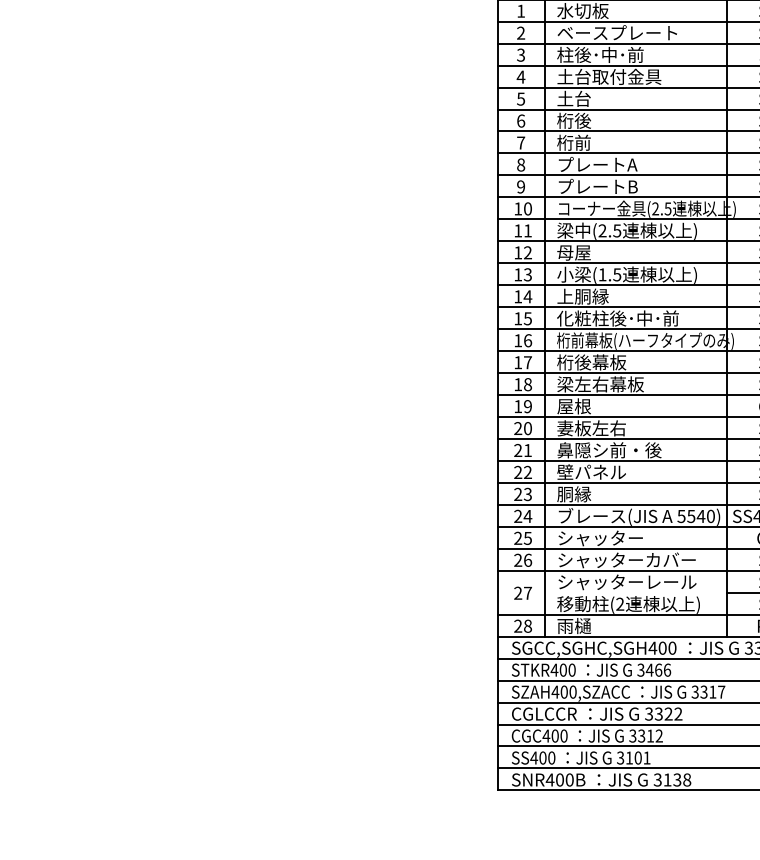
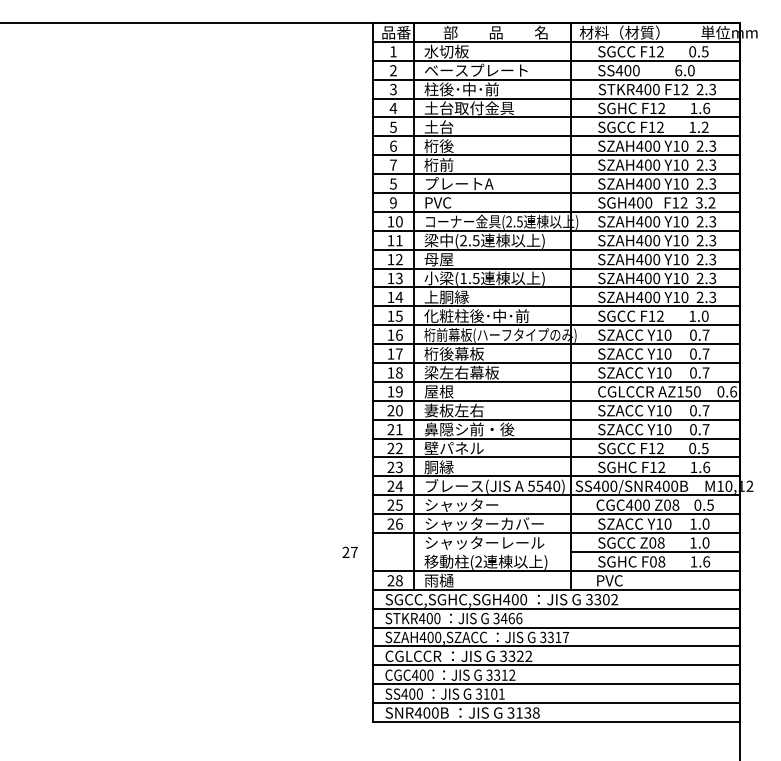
text: (521, 164) -> (393, 183), 8 -> 5
text: (597, 186) -> (459, 202), プレートB -> PVC
text: (522, 592) -> (349, 551), moved

